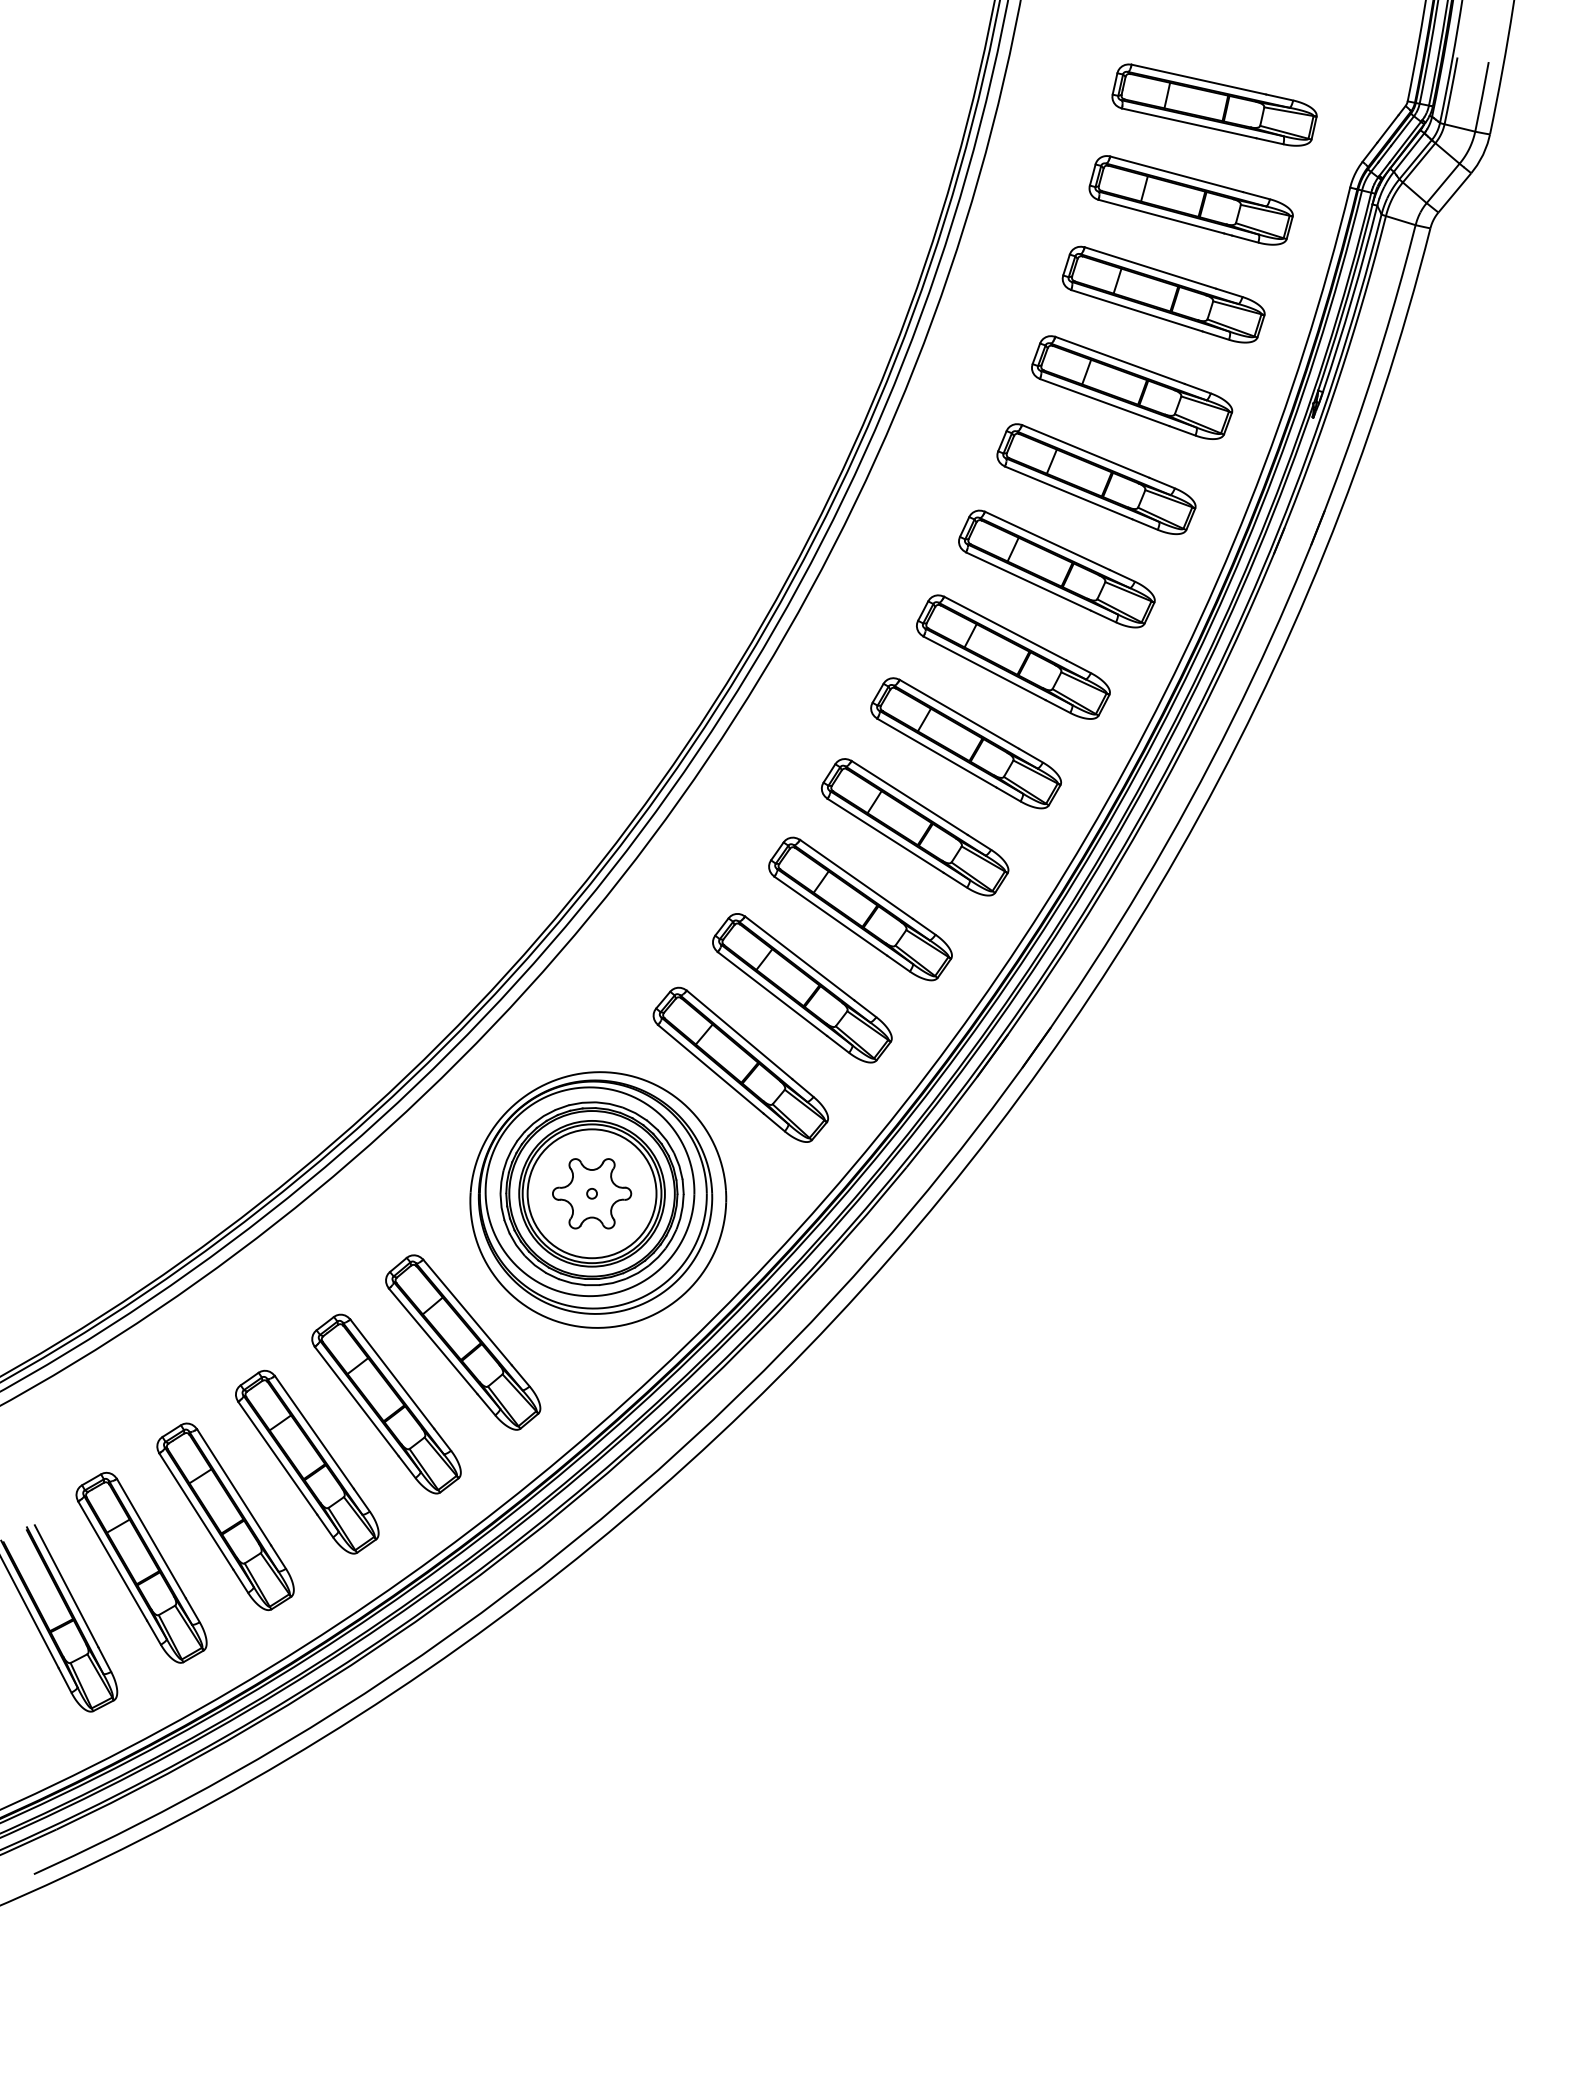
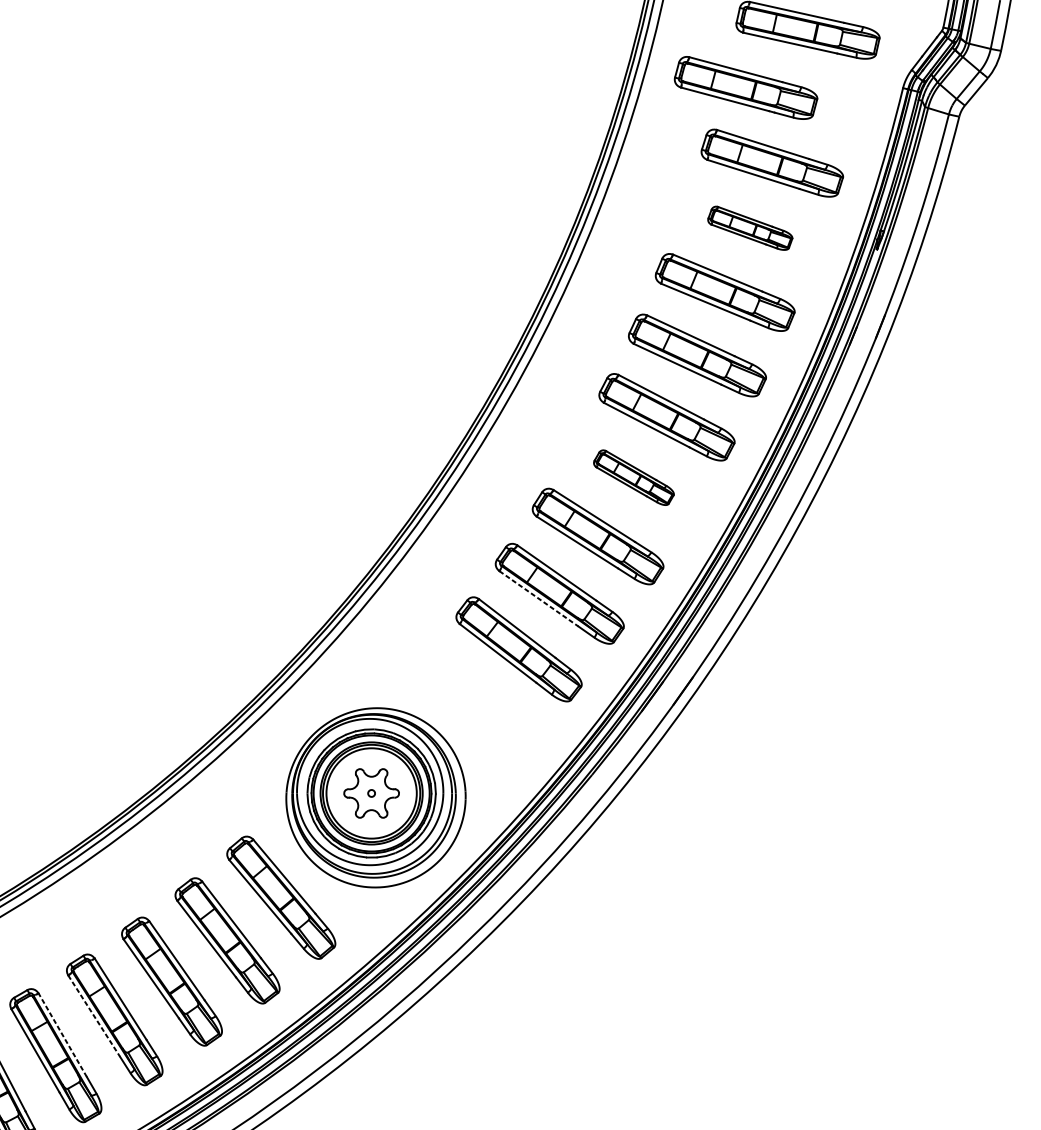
part: (1190, 200) -> (745, 88), moved
part: (1132, 387) -> (750, 228), size x0.6
part: (966, 743) -> (634, 477), size x0.6
line: (830, 916) -> (538, 599), solid -> dashed
part: (740, 1064) -> (475, 702), removed
line: (196, 1511) -> (94, 1016), solid -> dashed
line: (151, 1538) -> (62, 1035), solid -> dashed

